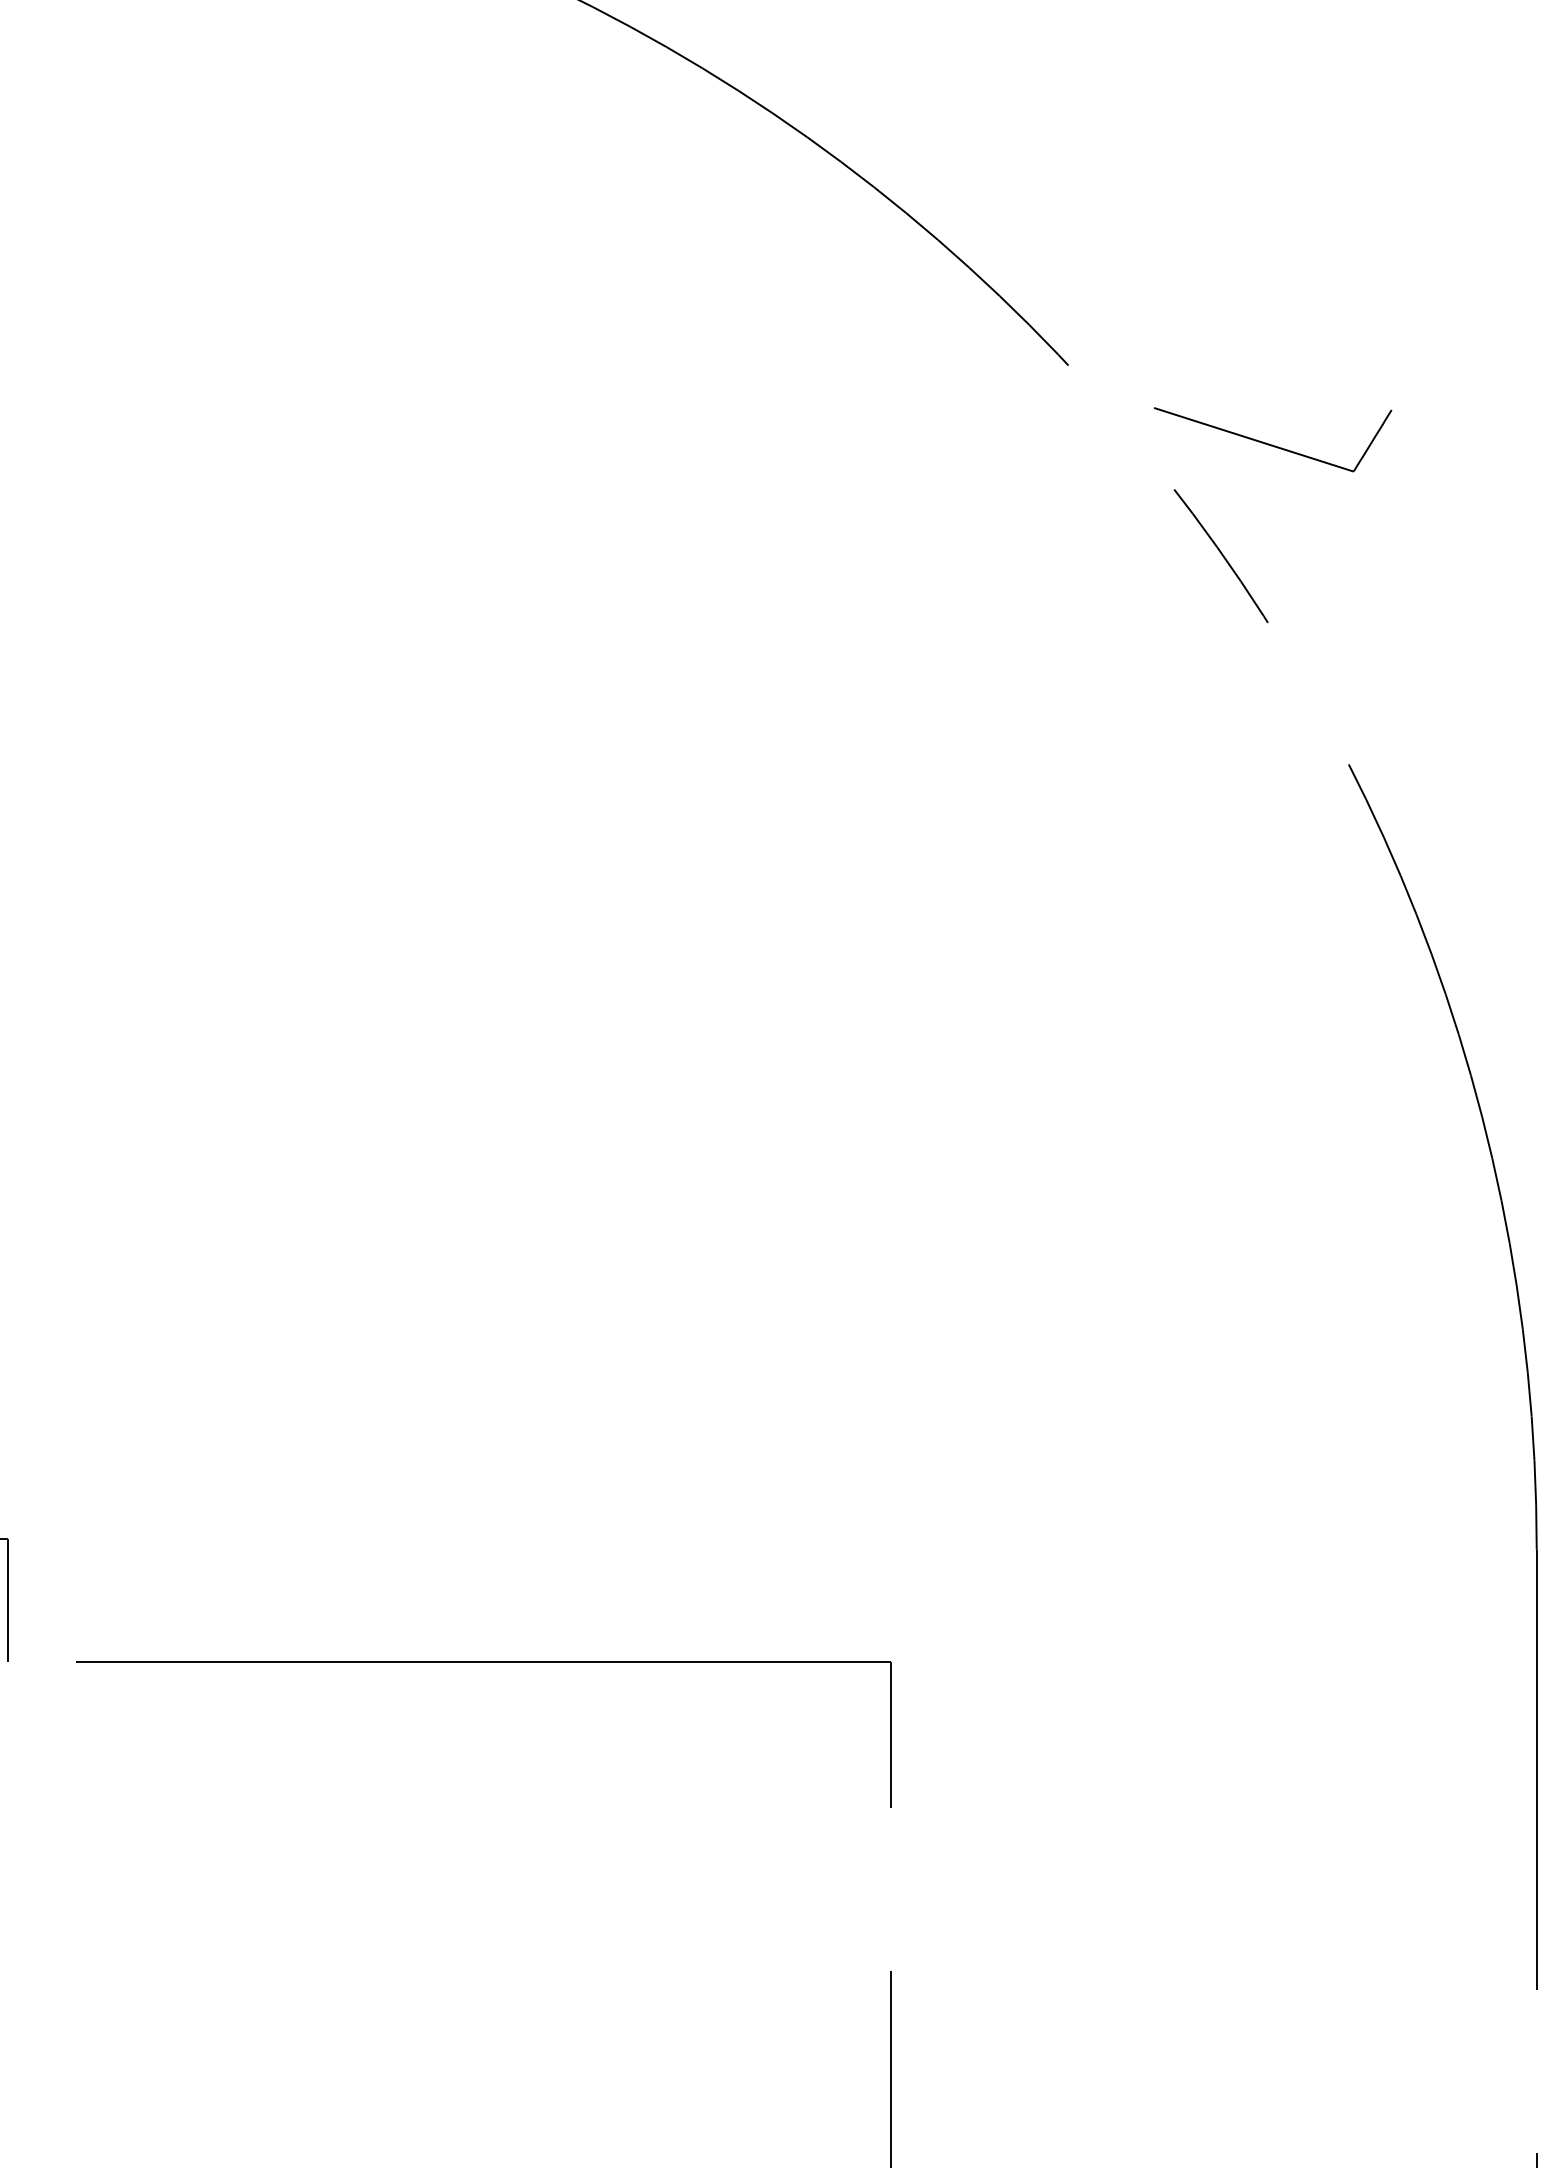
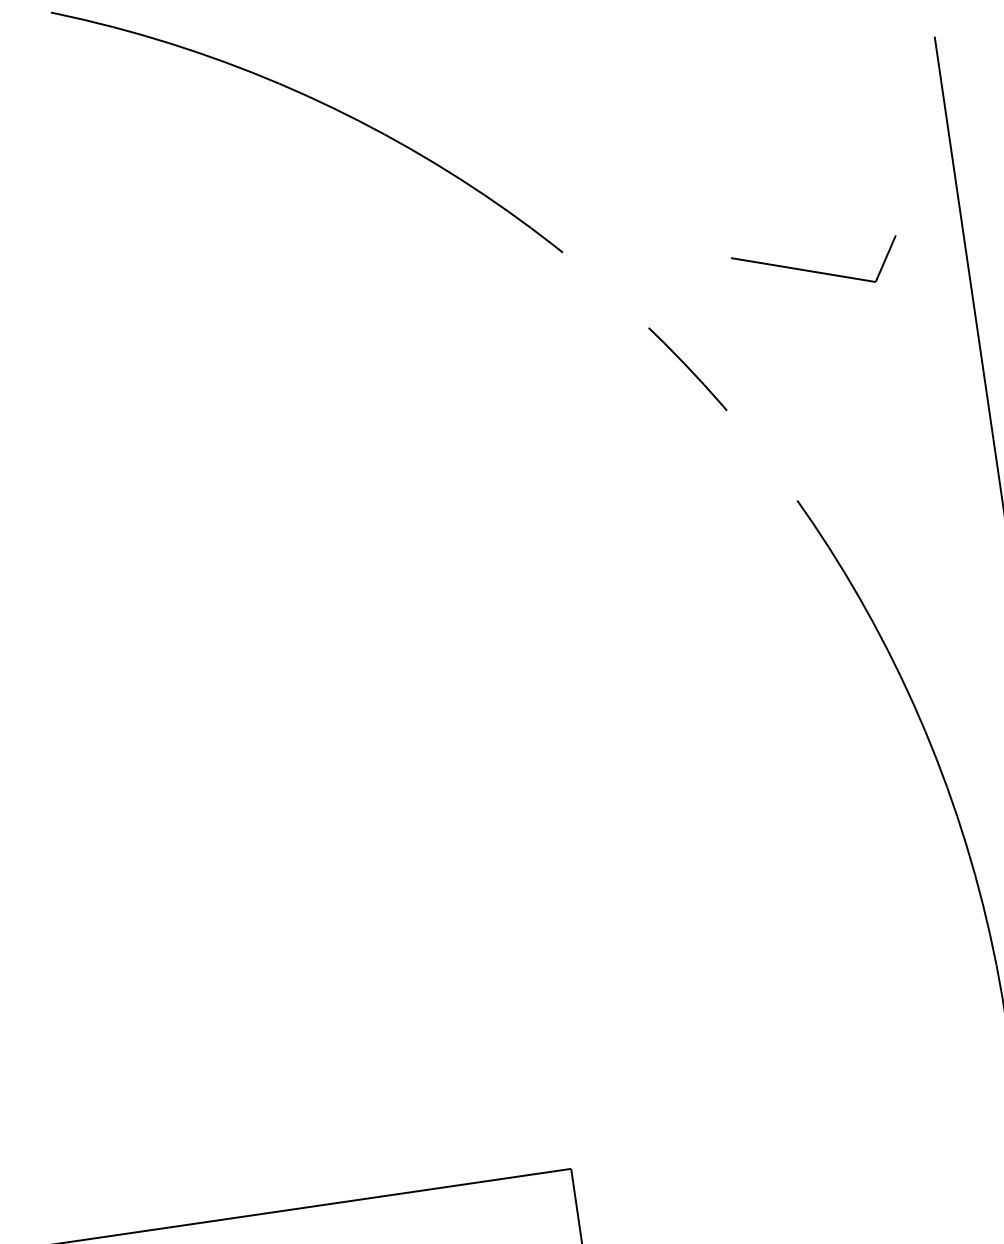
part: (1273, 439) -> (816, 267), moved

